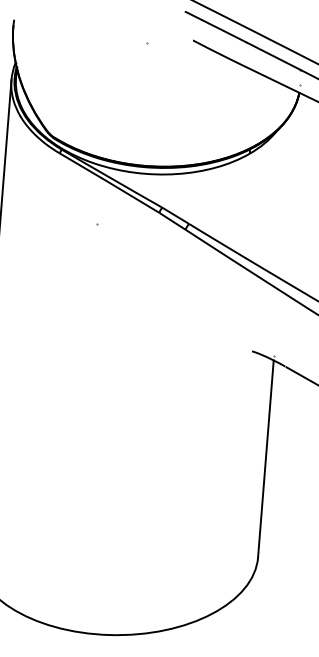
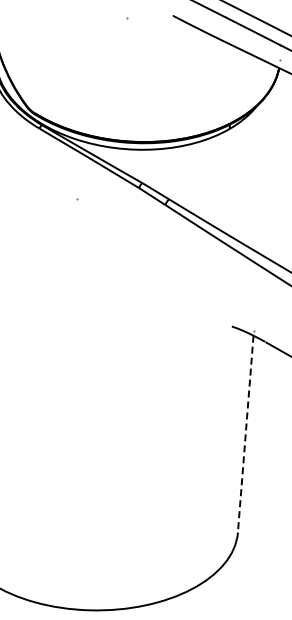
line: (265, 458) -> (245, 433), solid -> dashed

